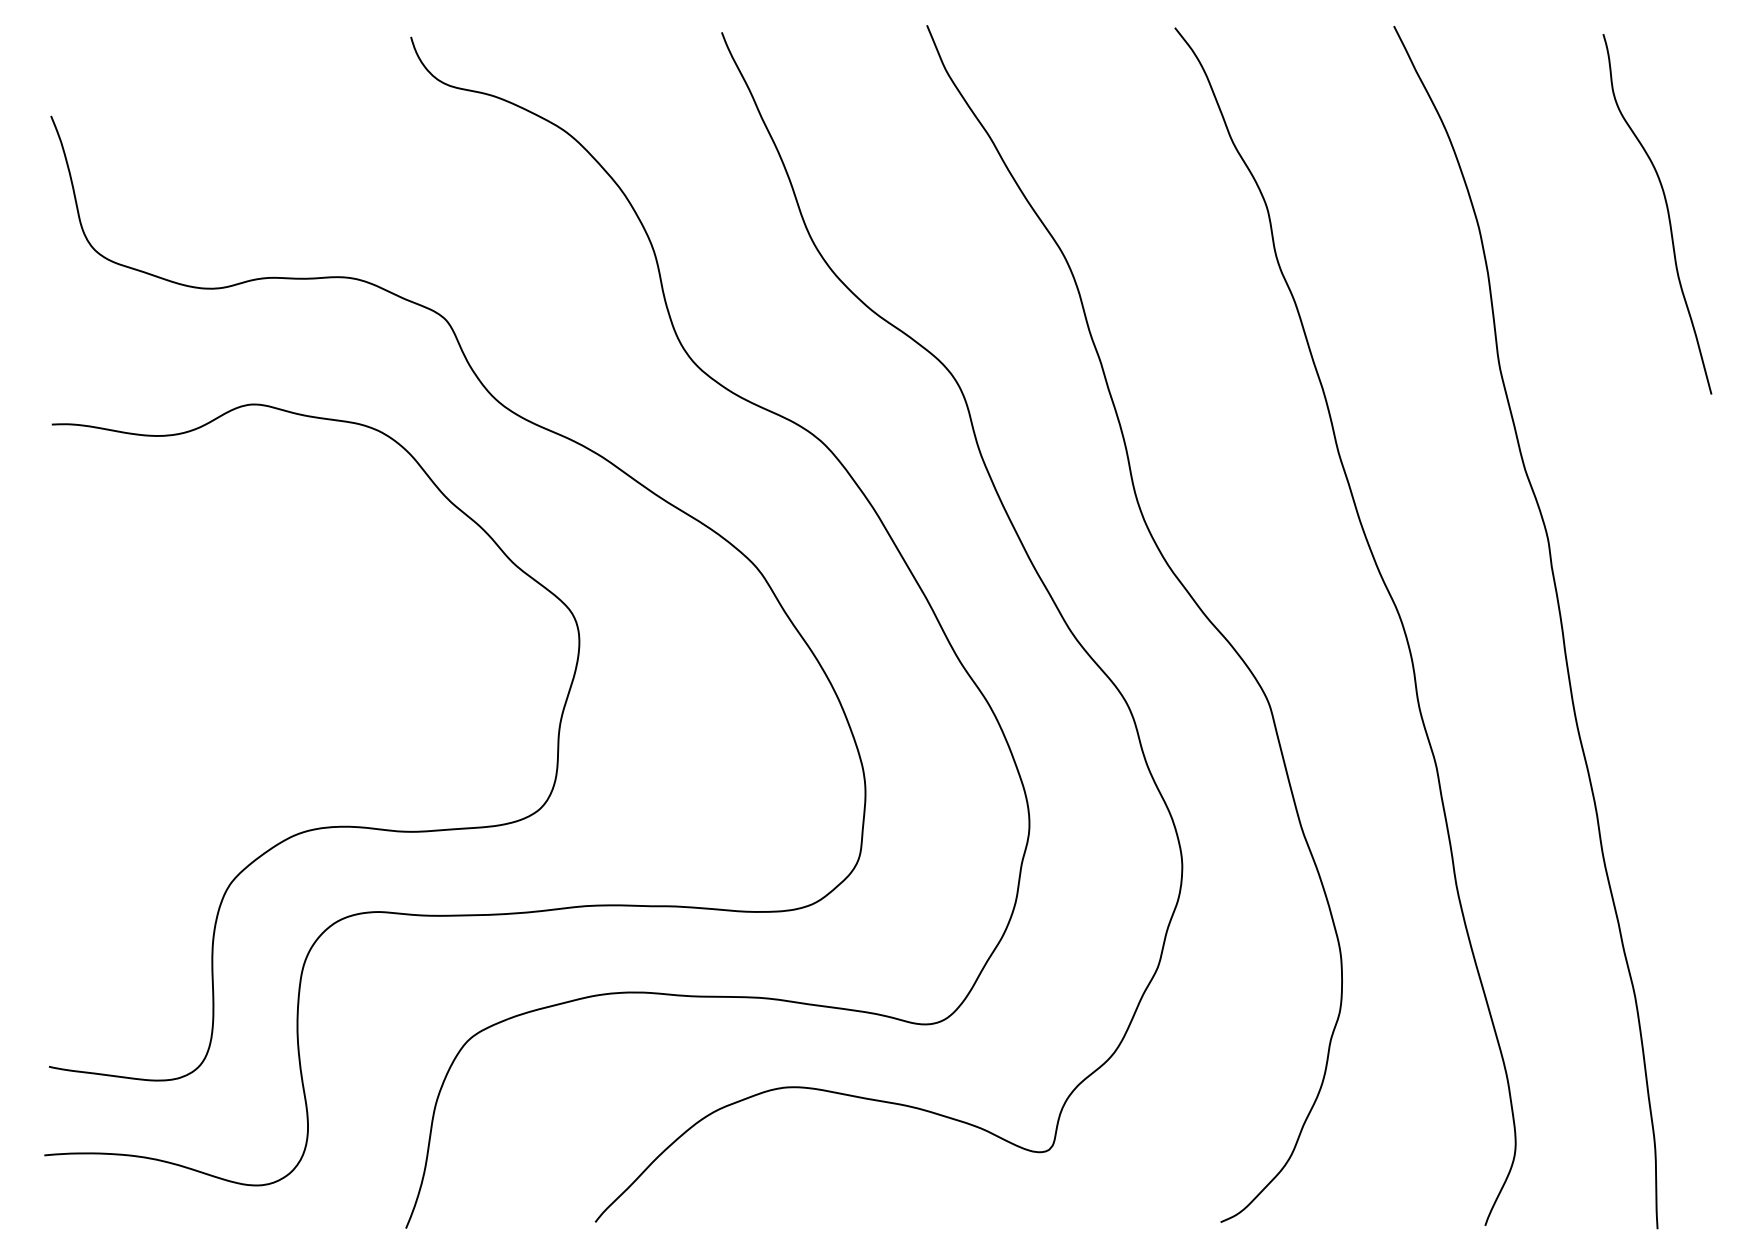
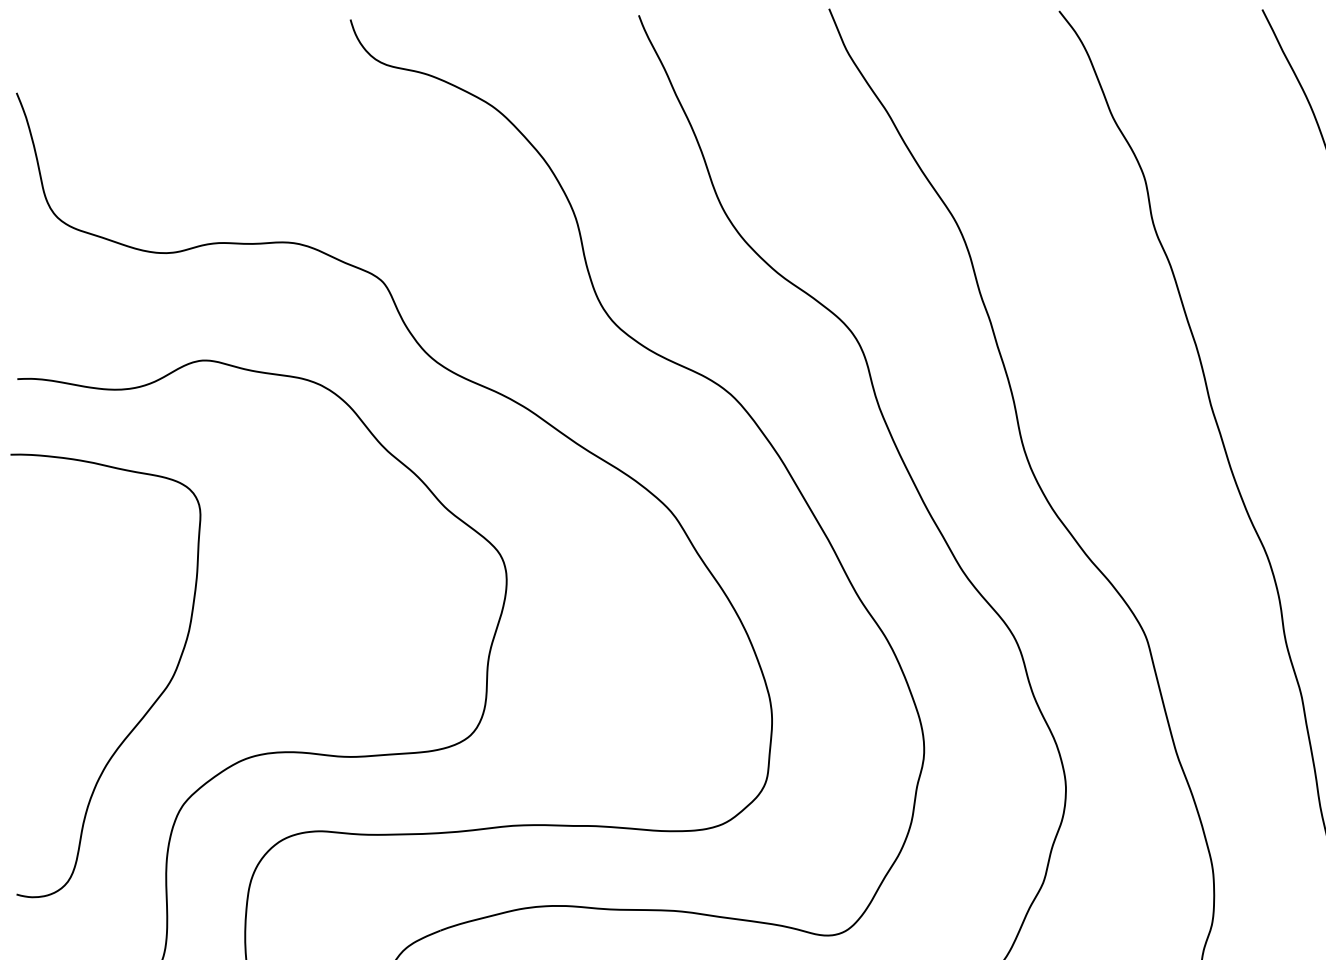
curve: (194, 778) -> (149, 707), added

